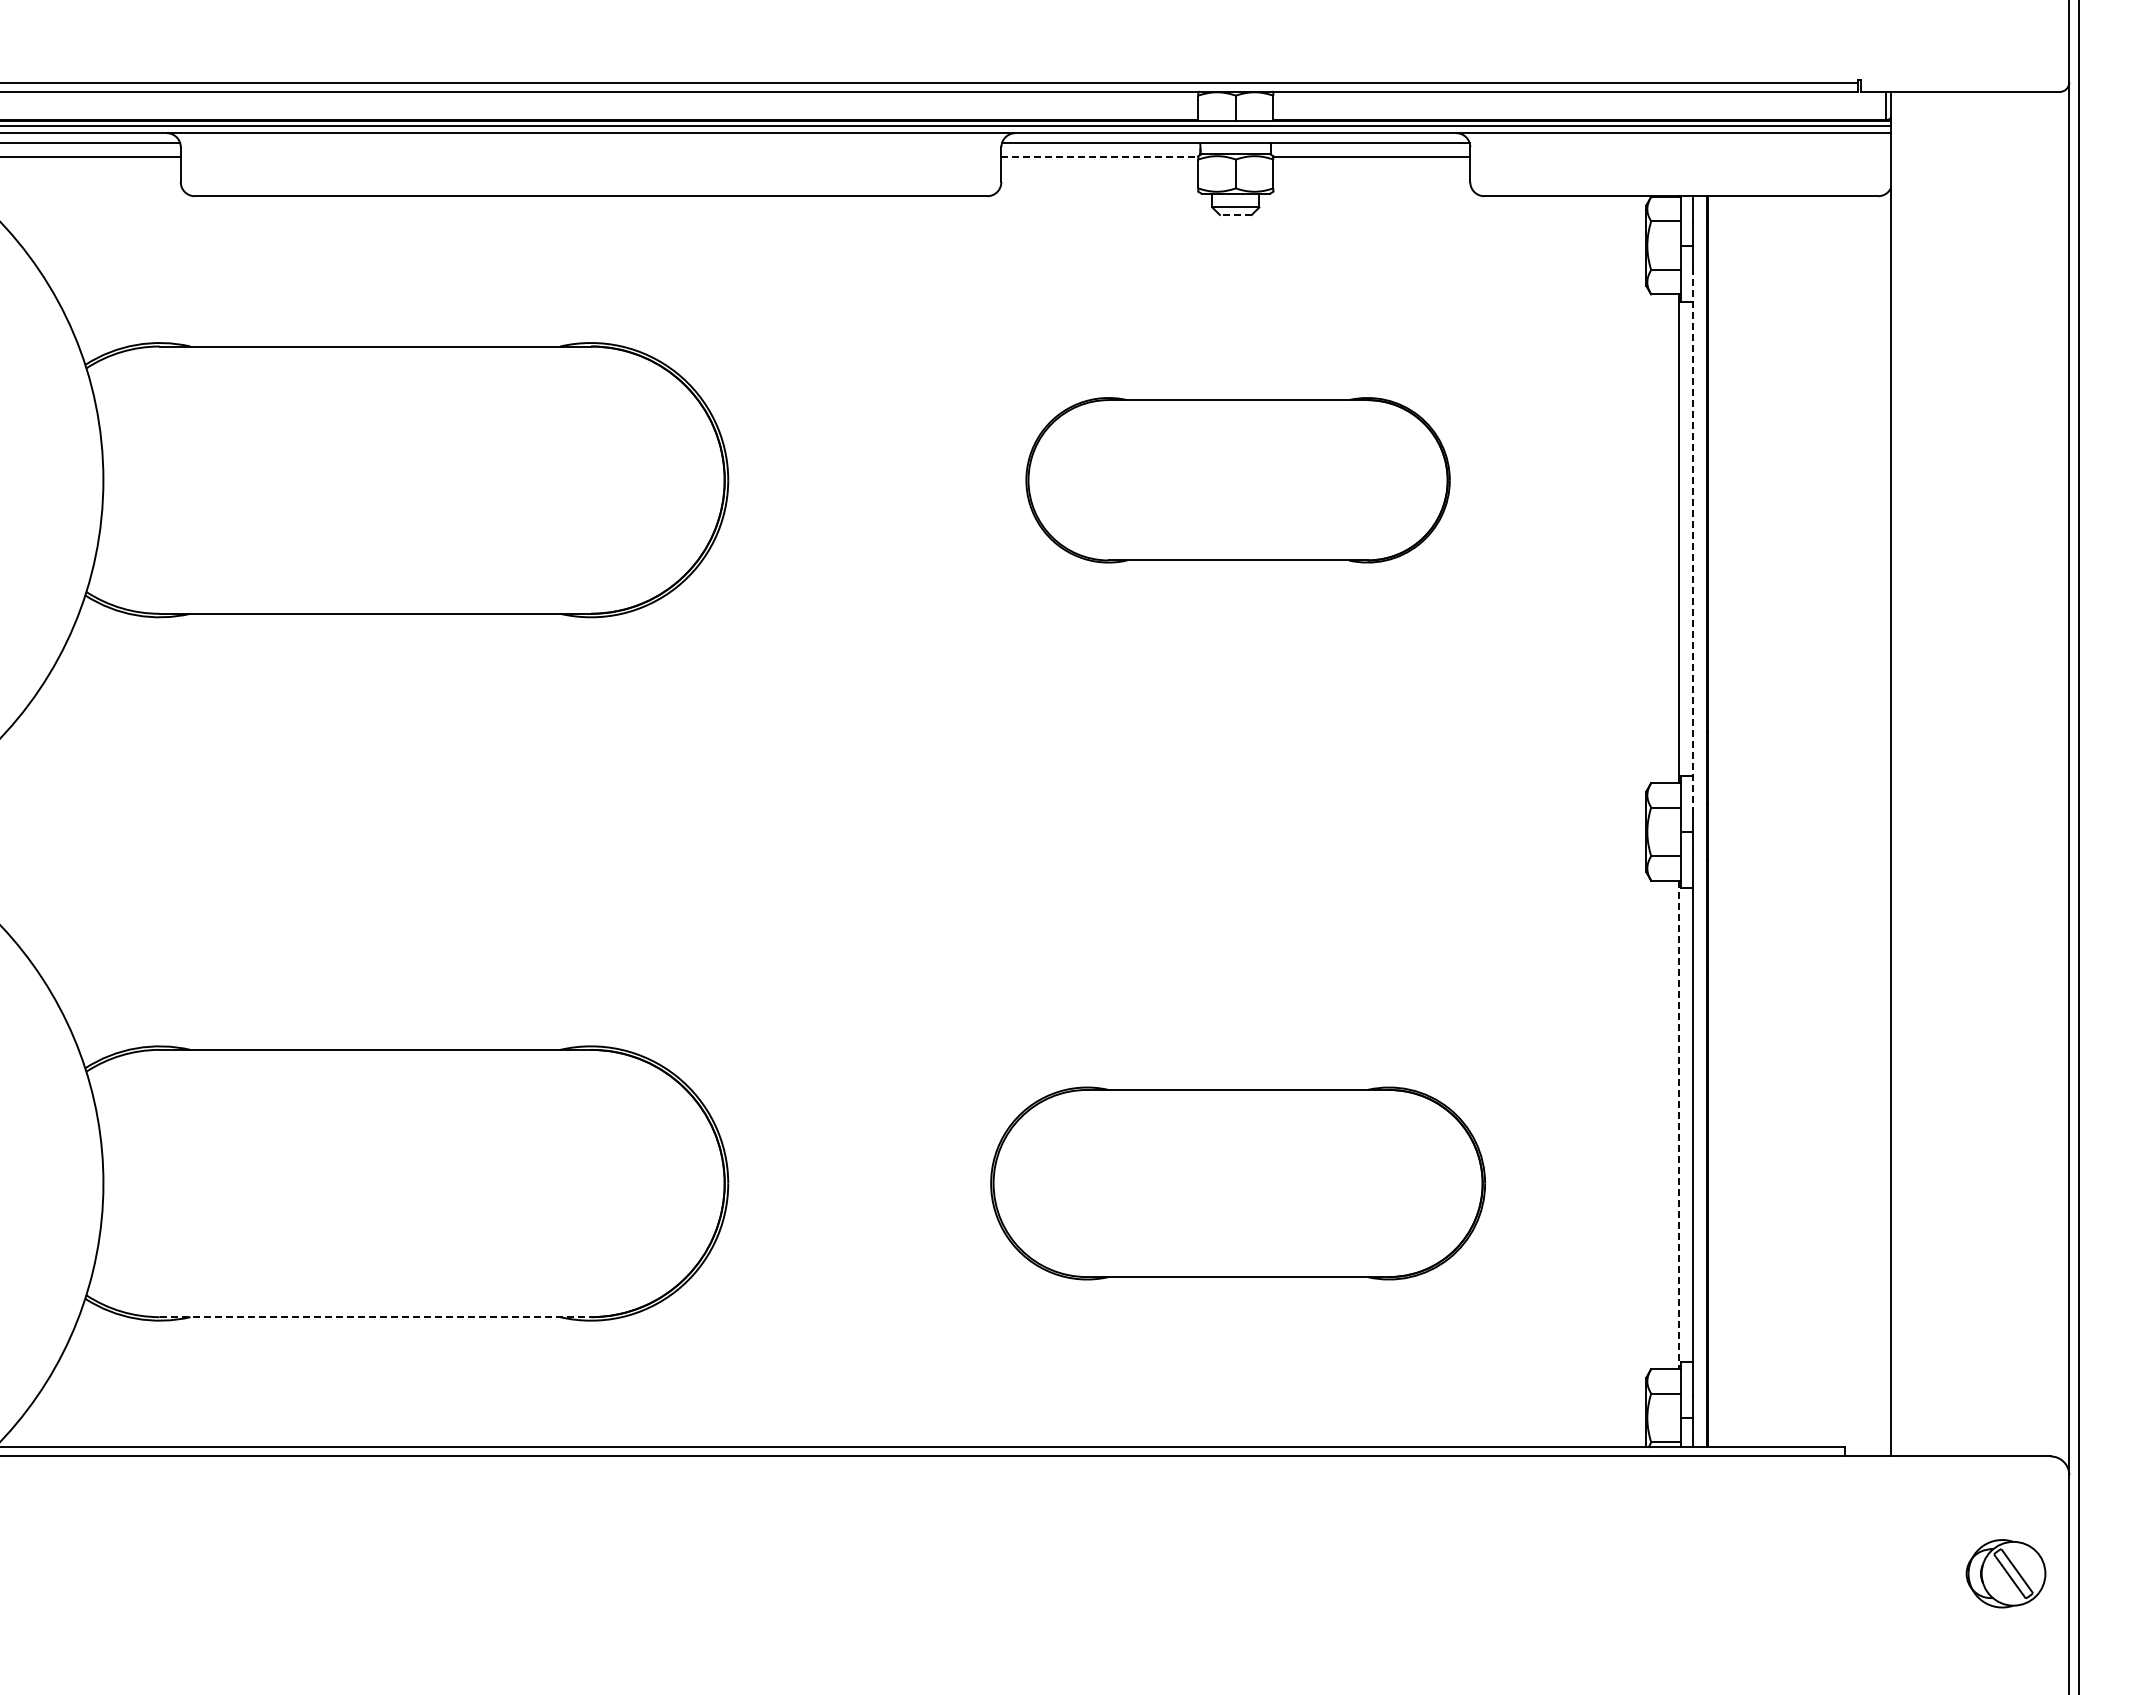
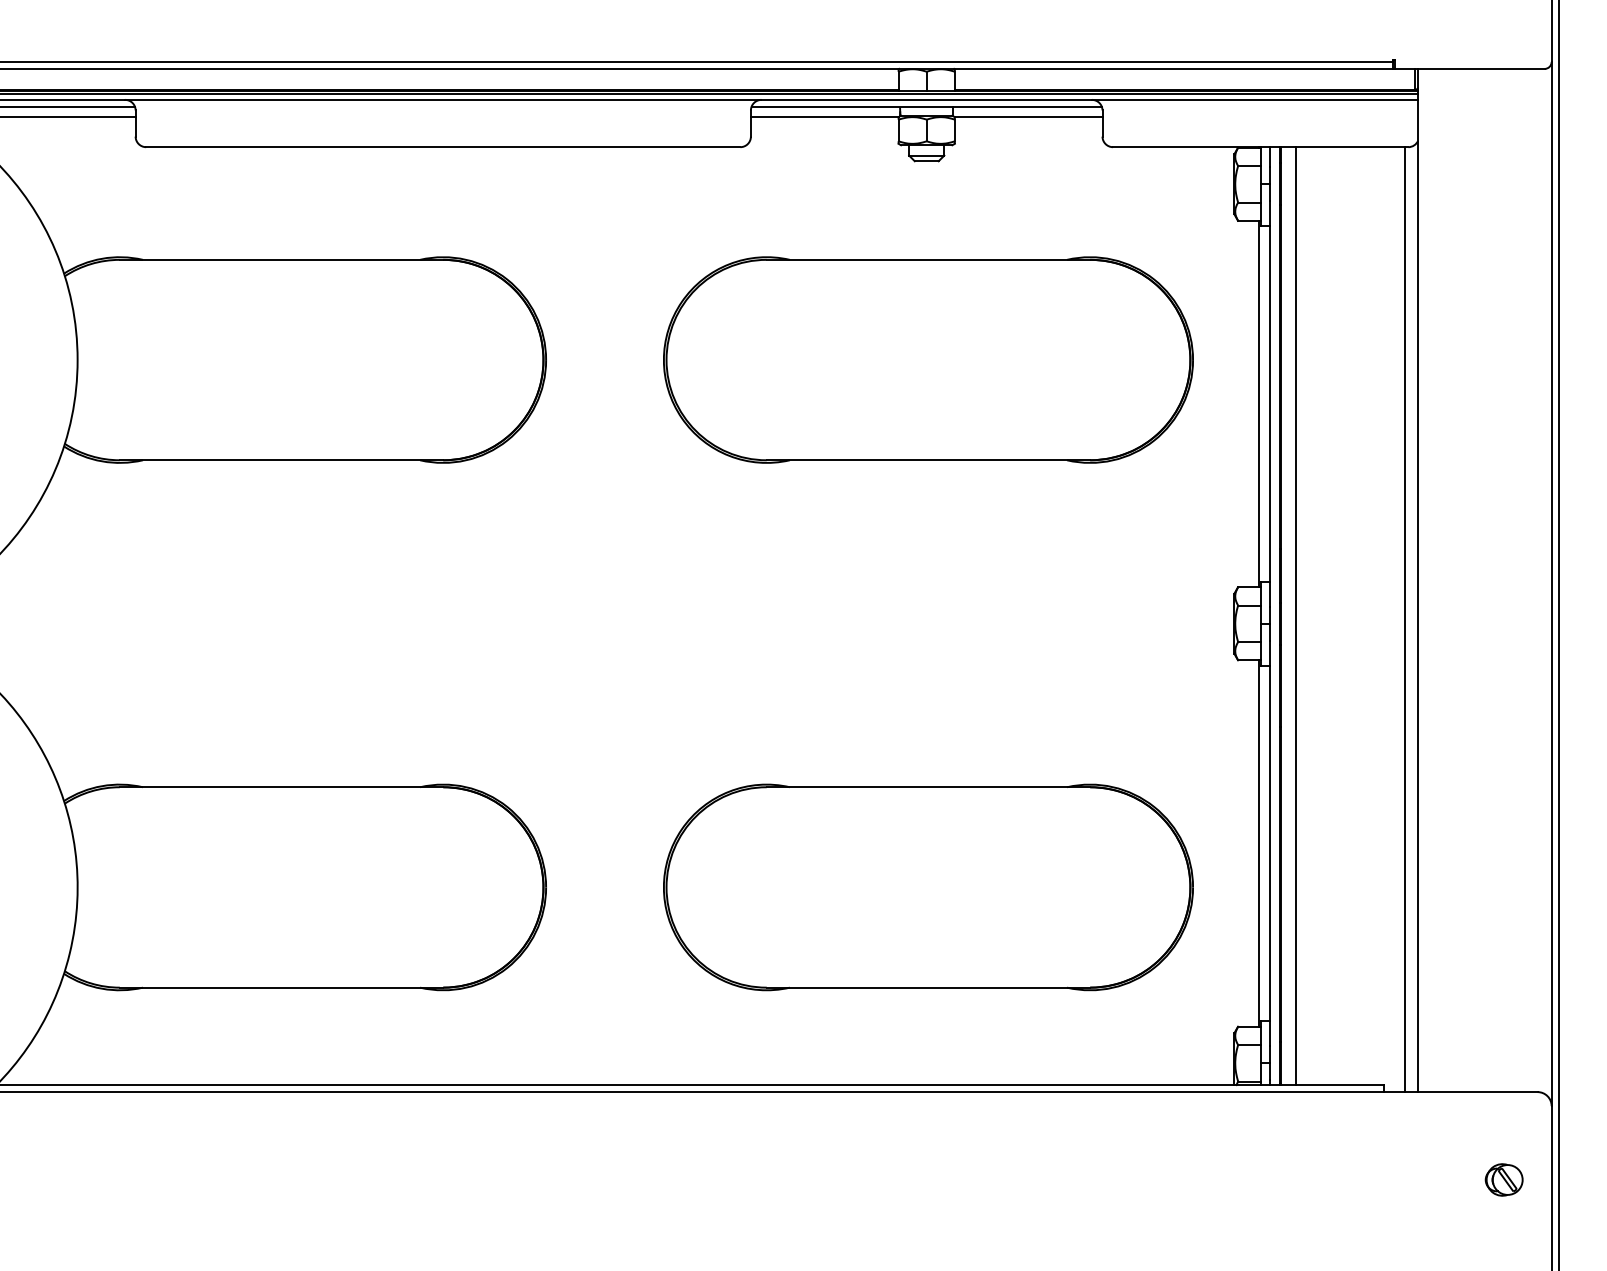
line: (1100, 156) -> (825, 117), dashed -> solid
line: (1235, 215) -> (926, 161), dashed -> solid
part: (1237, 480) -> (927, 360), size x1.67
line: (1693, 538) -> (1269, 403), dashed -> solid
line: (1728, 821) -> (1296, 616), added
line: (1874, 826) -> (1405, 619), added
line: (1678, 1125) -> (1258, 843), dashed -> solid
part: (1237, 1183) -> (927, 887), size x1.43
line: (375, 1317) -> (281, 987), dashed -> solid
part: (2005, 1573) -> (1503, 1179), size x0.62

